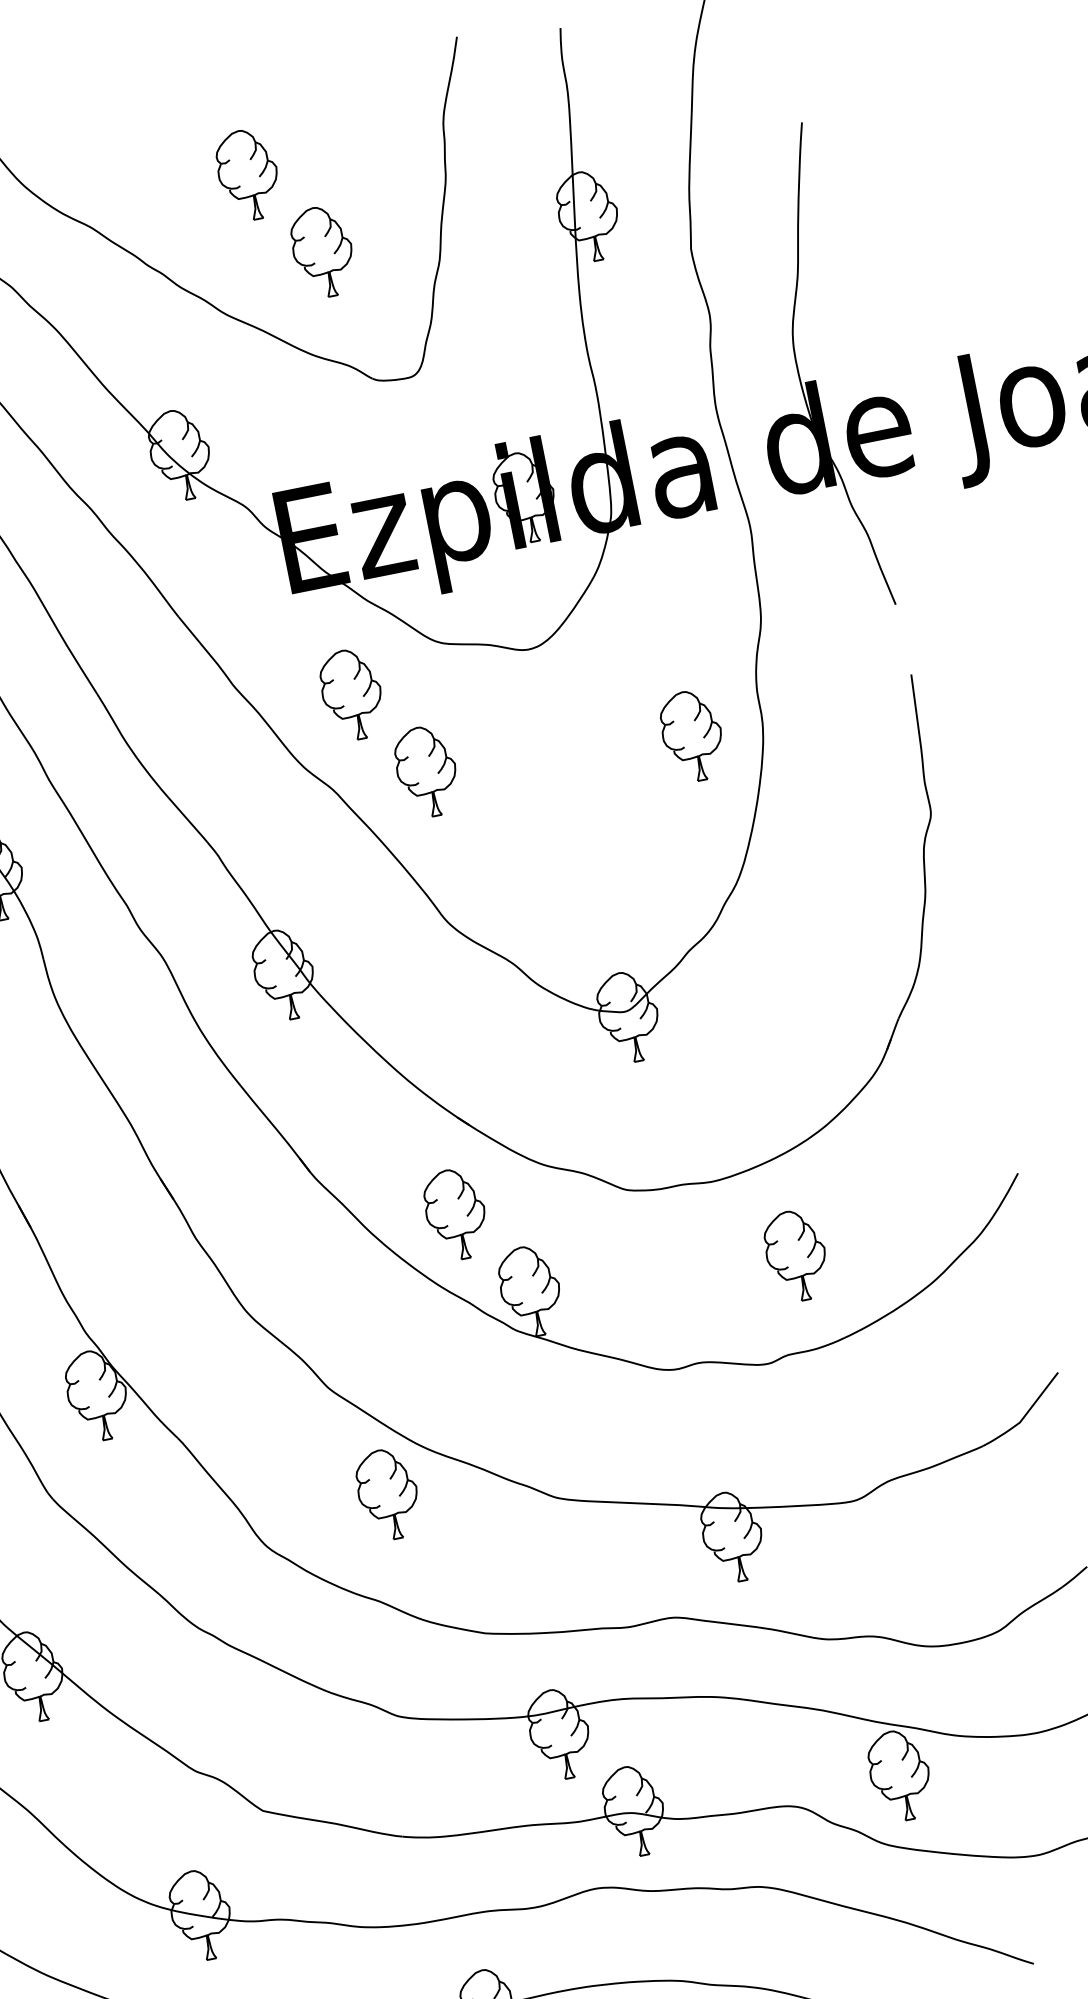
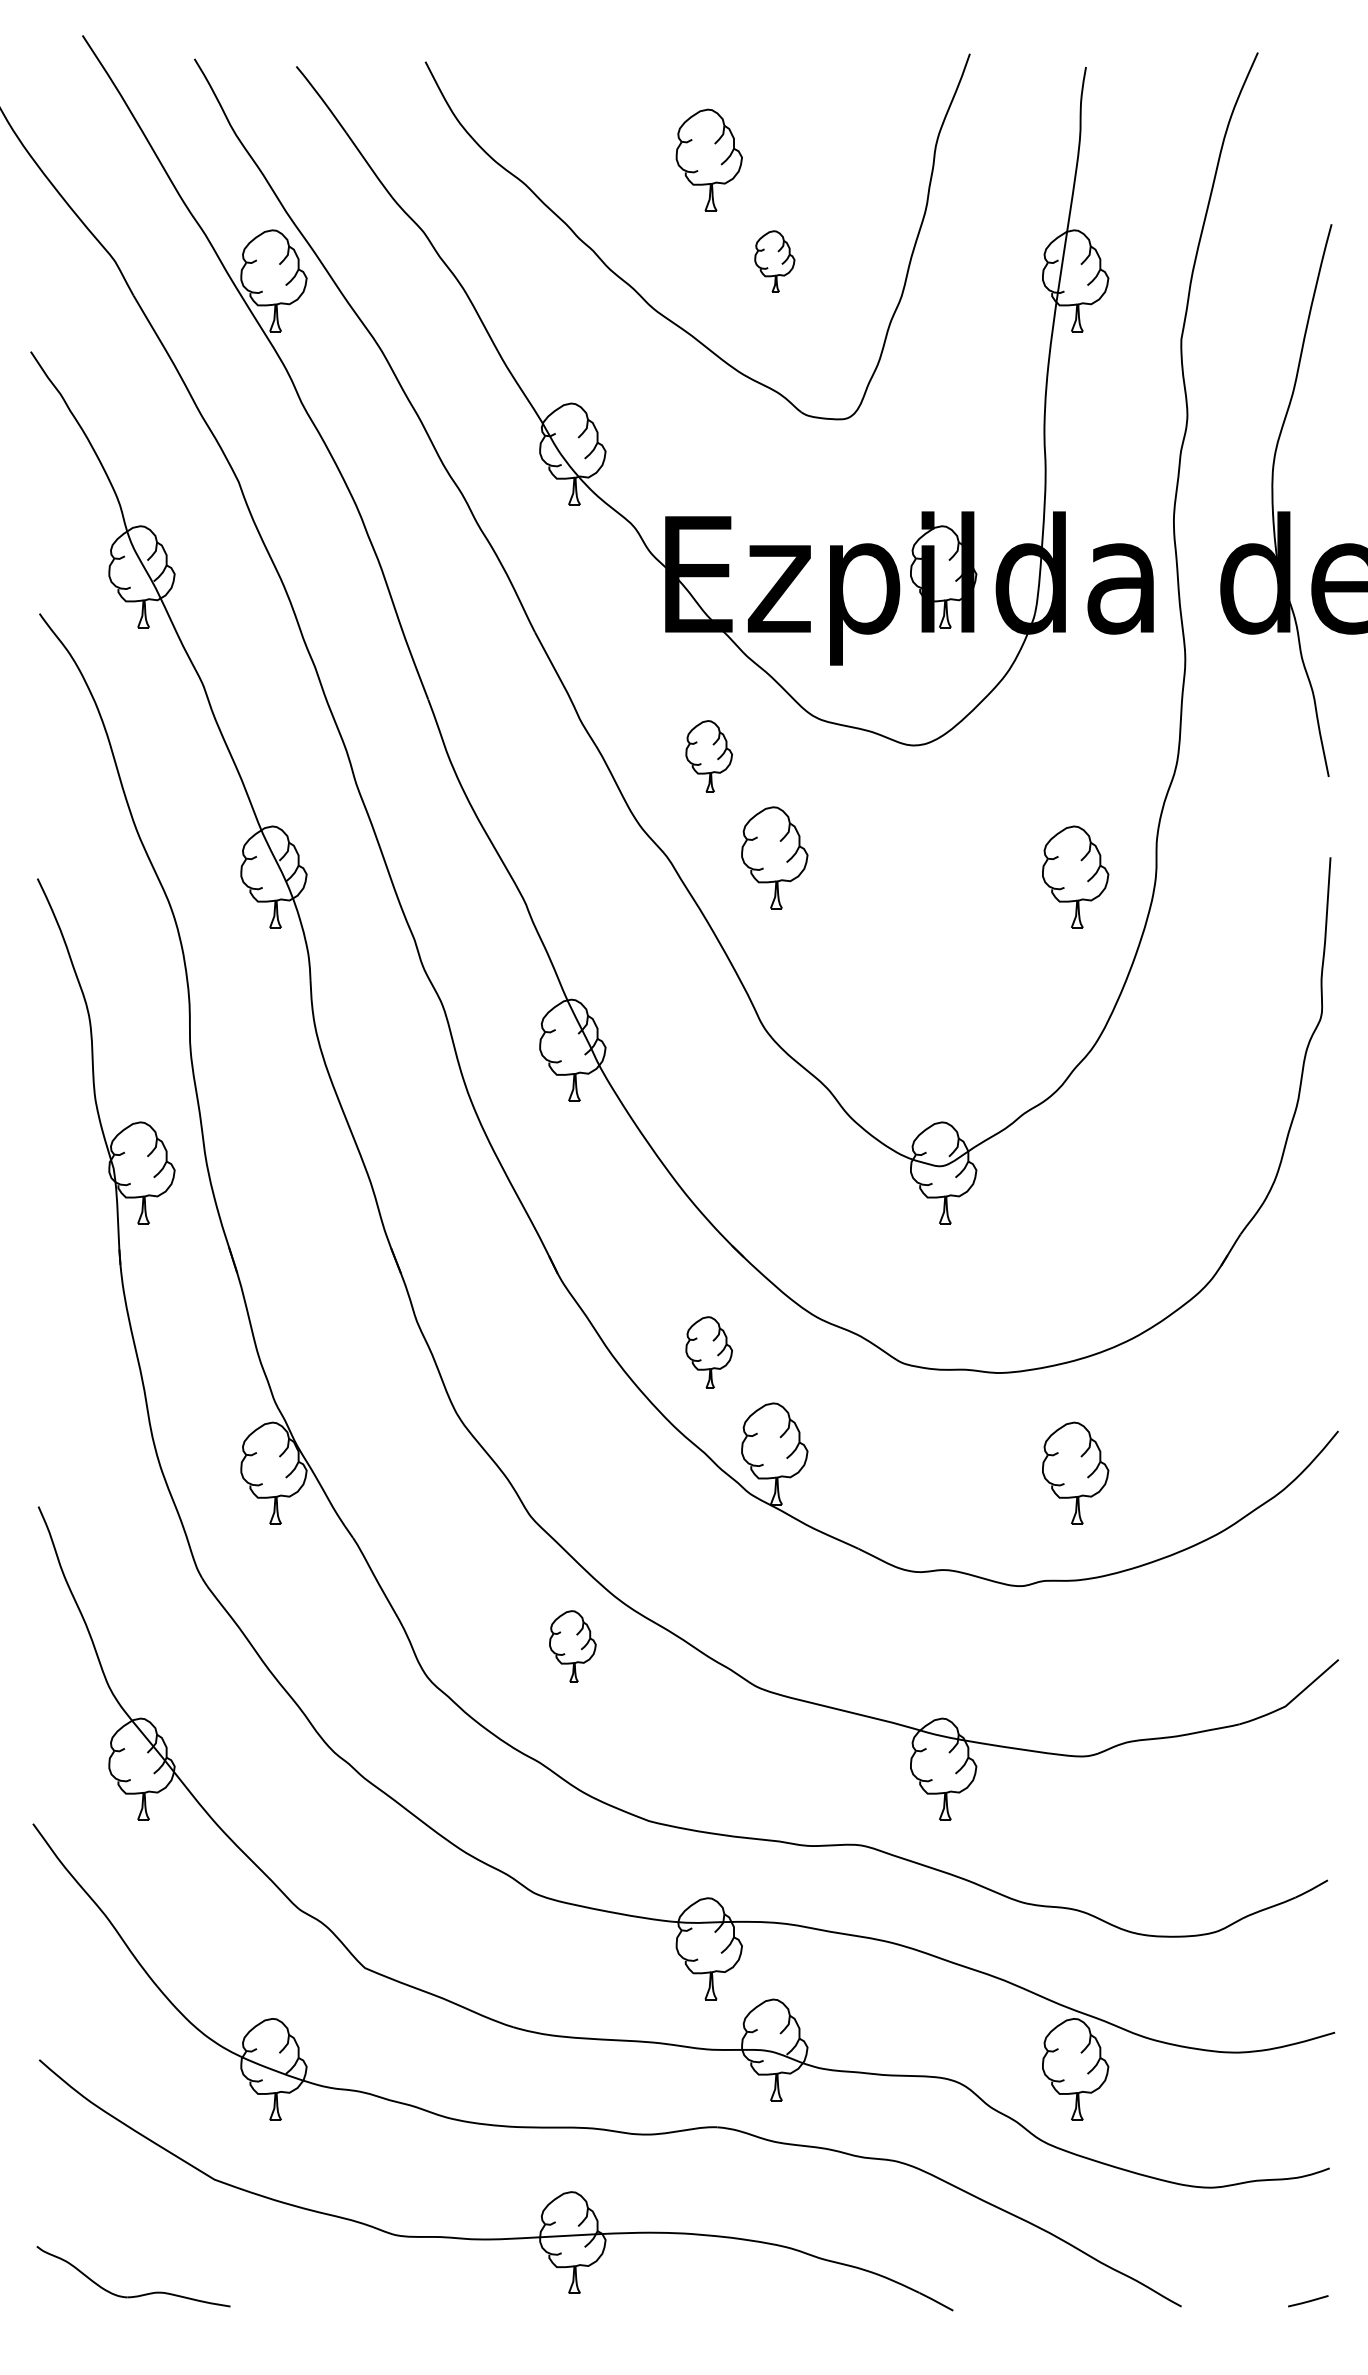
part: (322, 251) -> (774, 261), size x0.6
part: (351, 694) -> (708, 756), size x0.7
part: (455, 1214) -> (708, 1352), size x0.7
part: (387, 1494) -> (572, 1646), size x0.7

